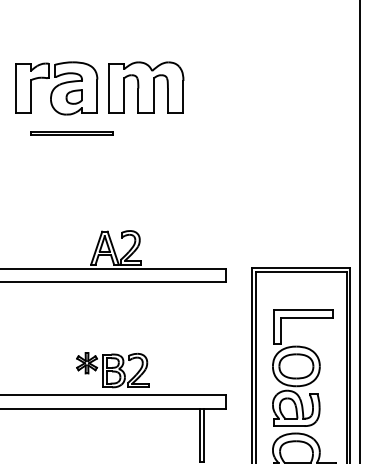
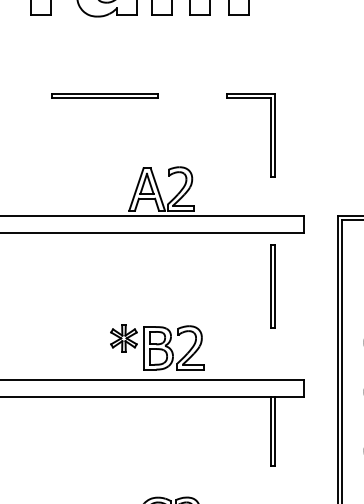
line: (71, 132) -> (103, 95), moved
part: (199, 206) -> (269, 135), added
part: (201, 322) -> (272, 285), added

